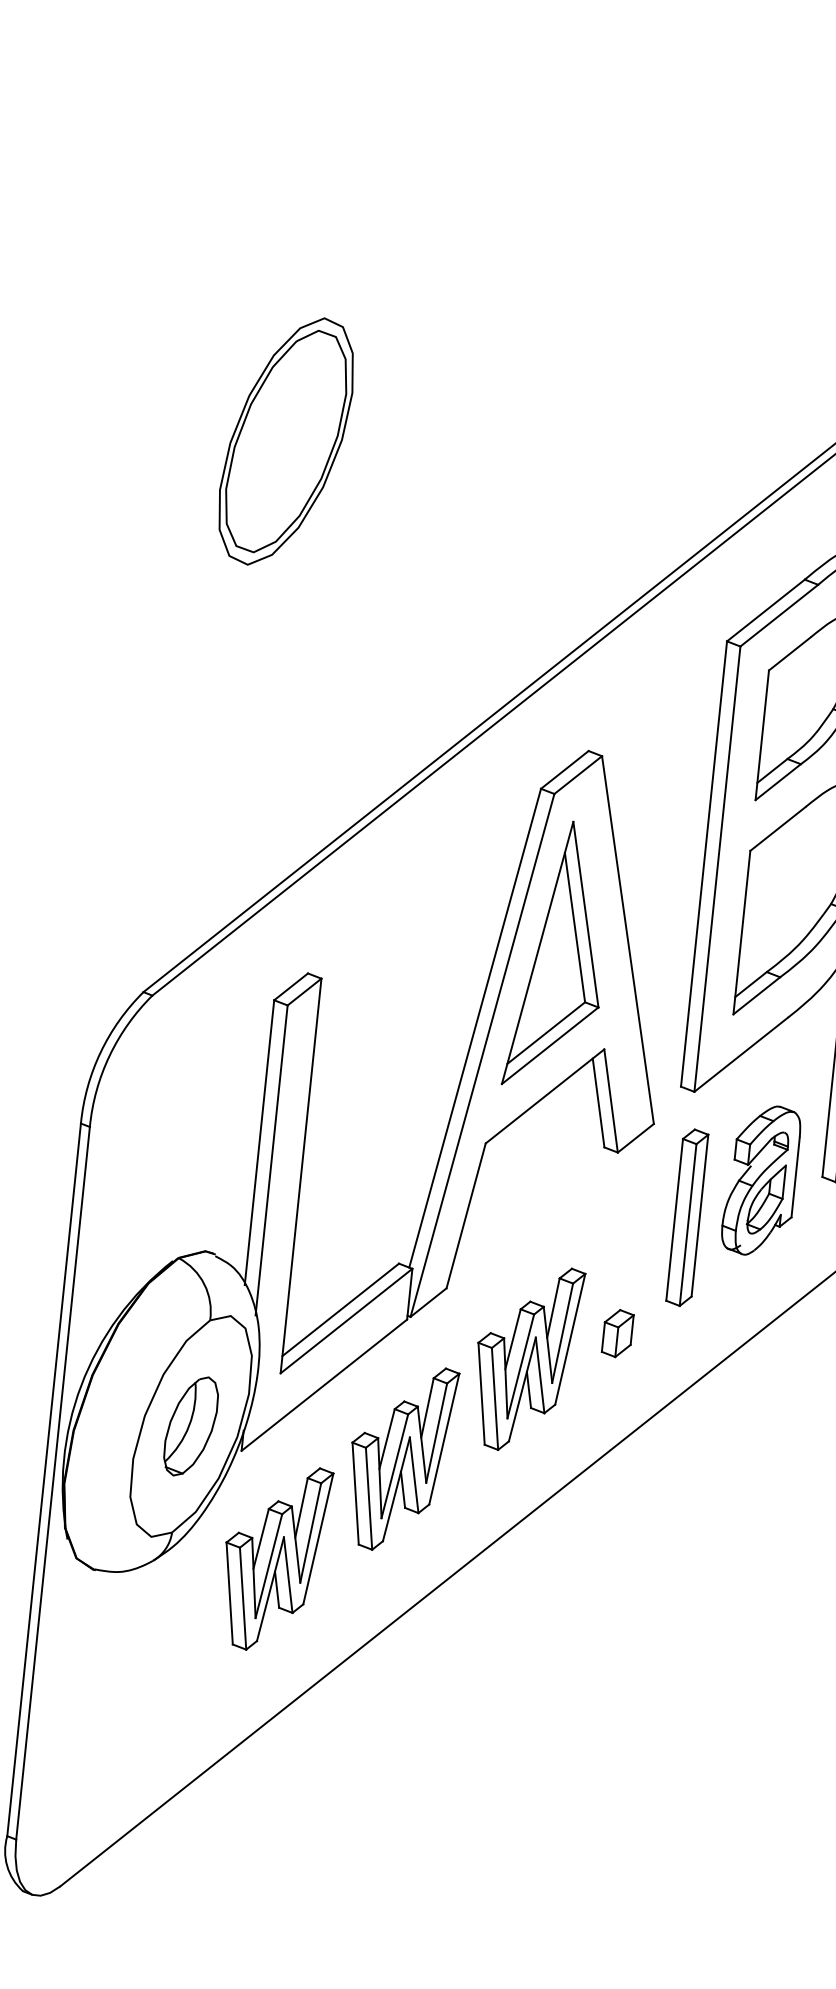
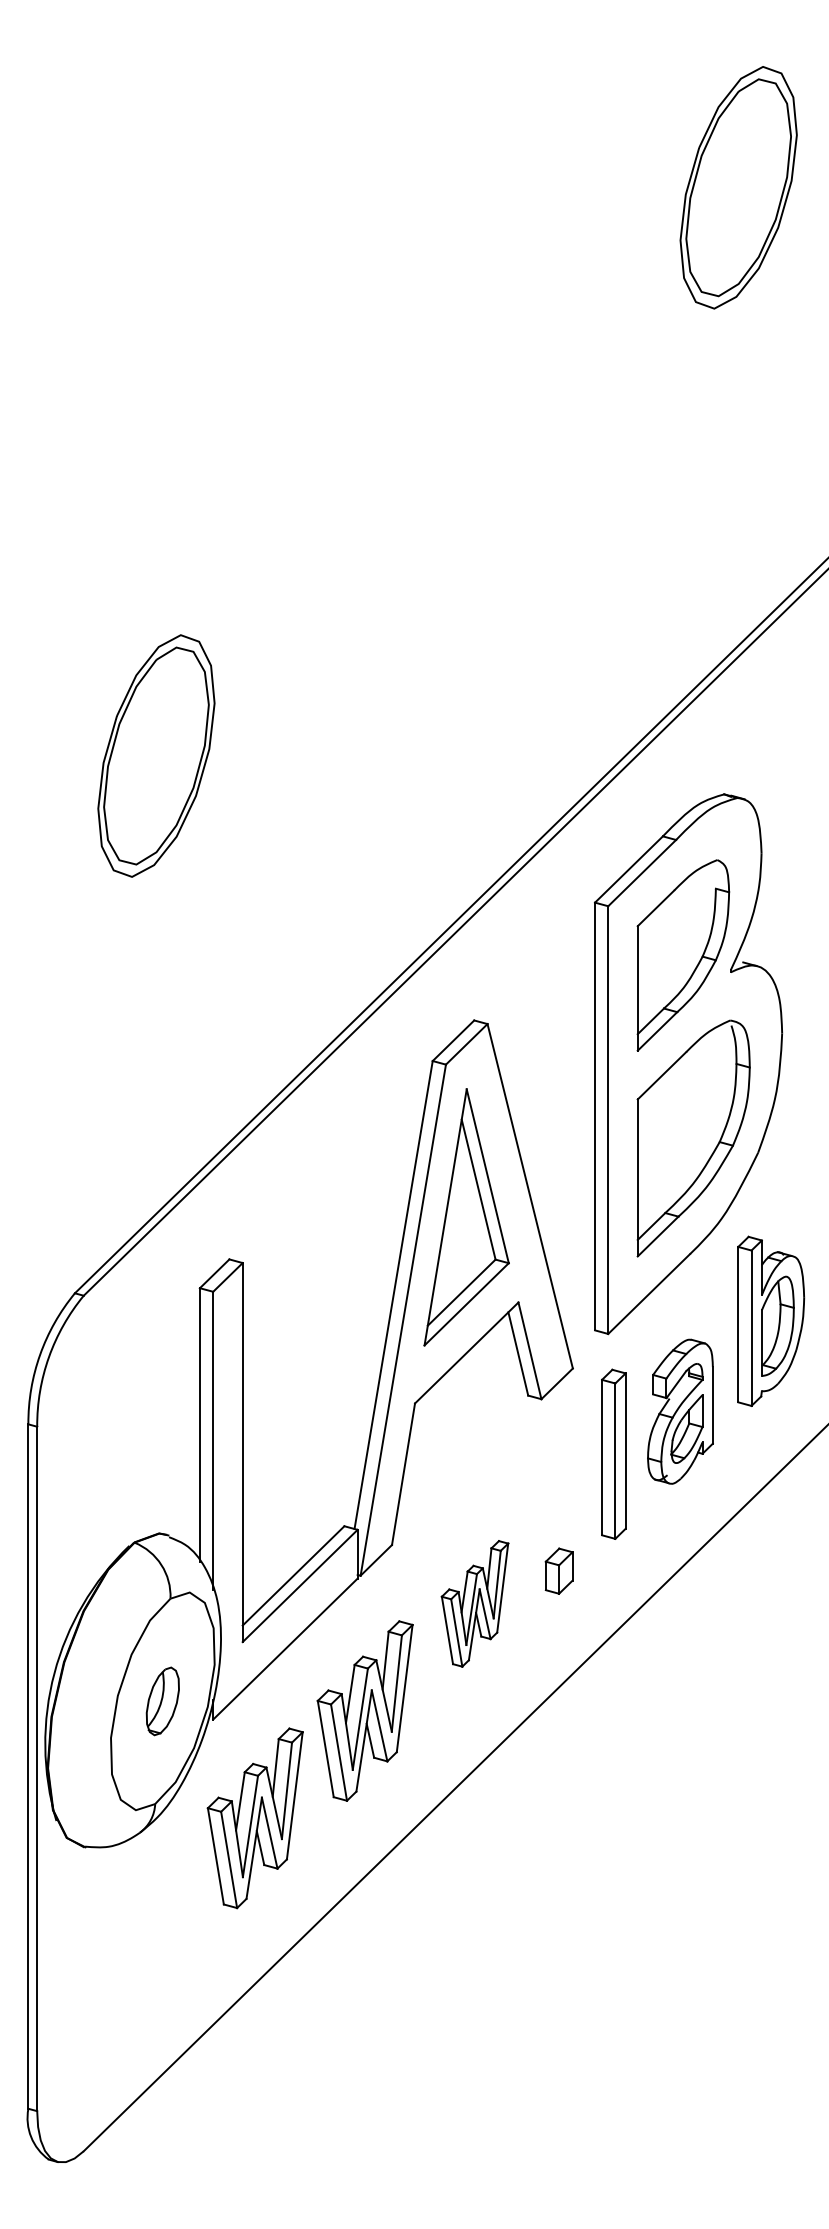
part: (526, 1358) -> (474, 1603), size x0.7
part: (190, 1426) -> (162, 1701), size x0.7

